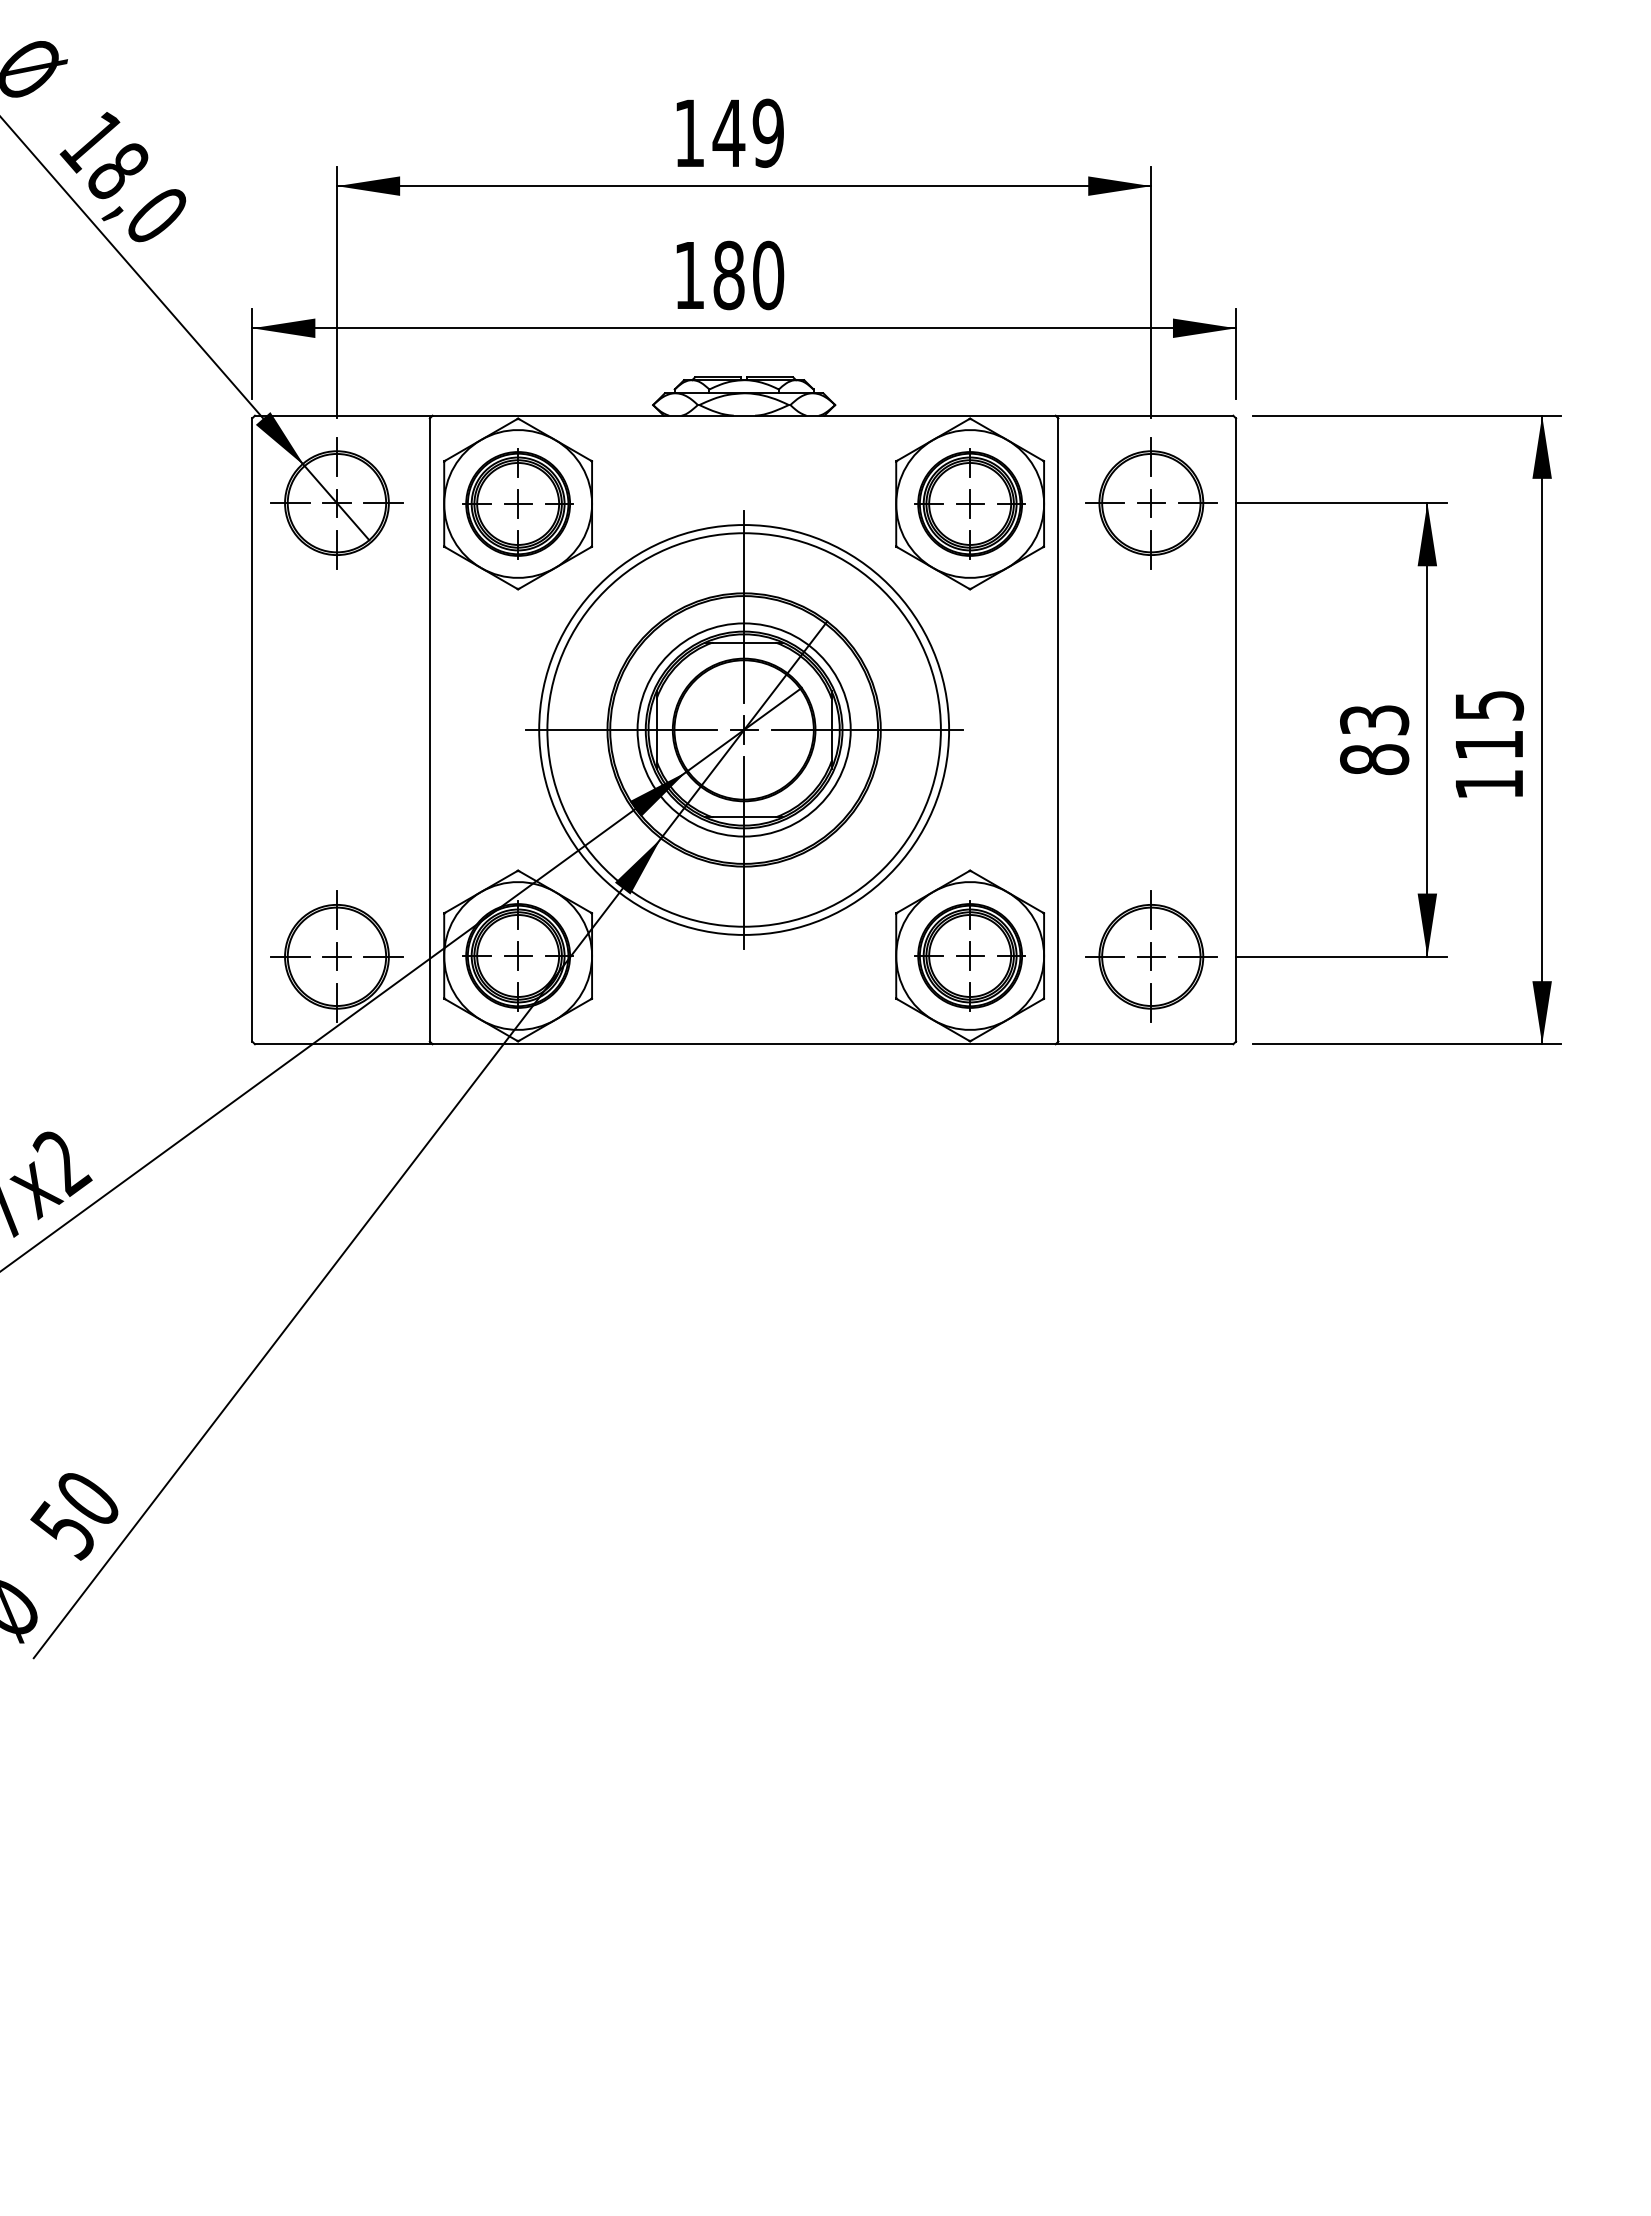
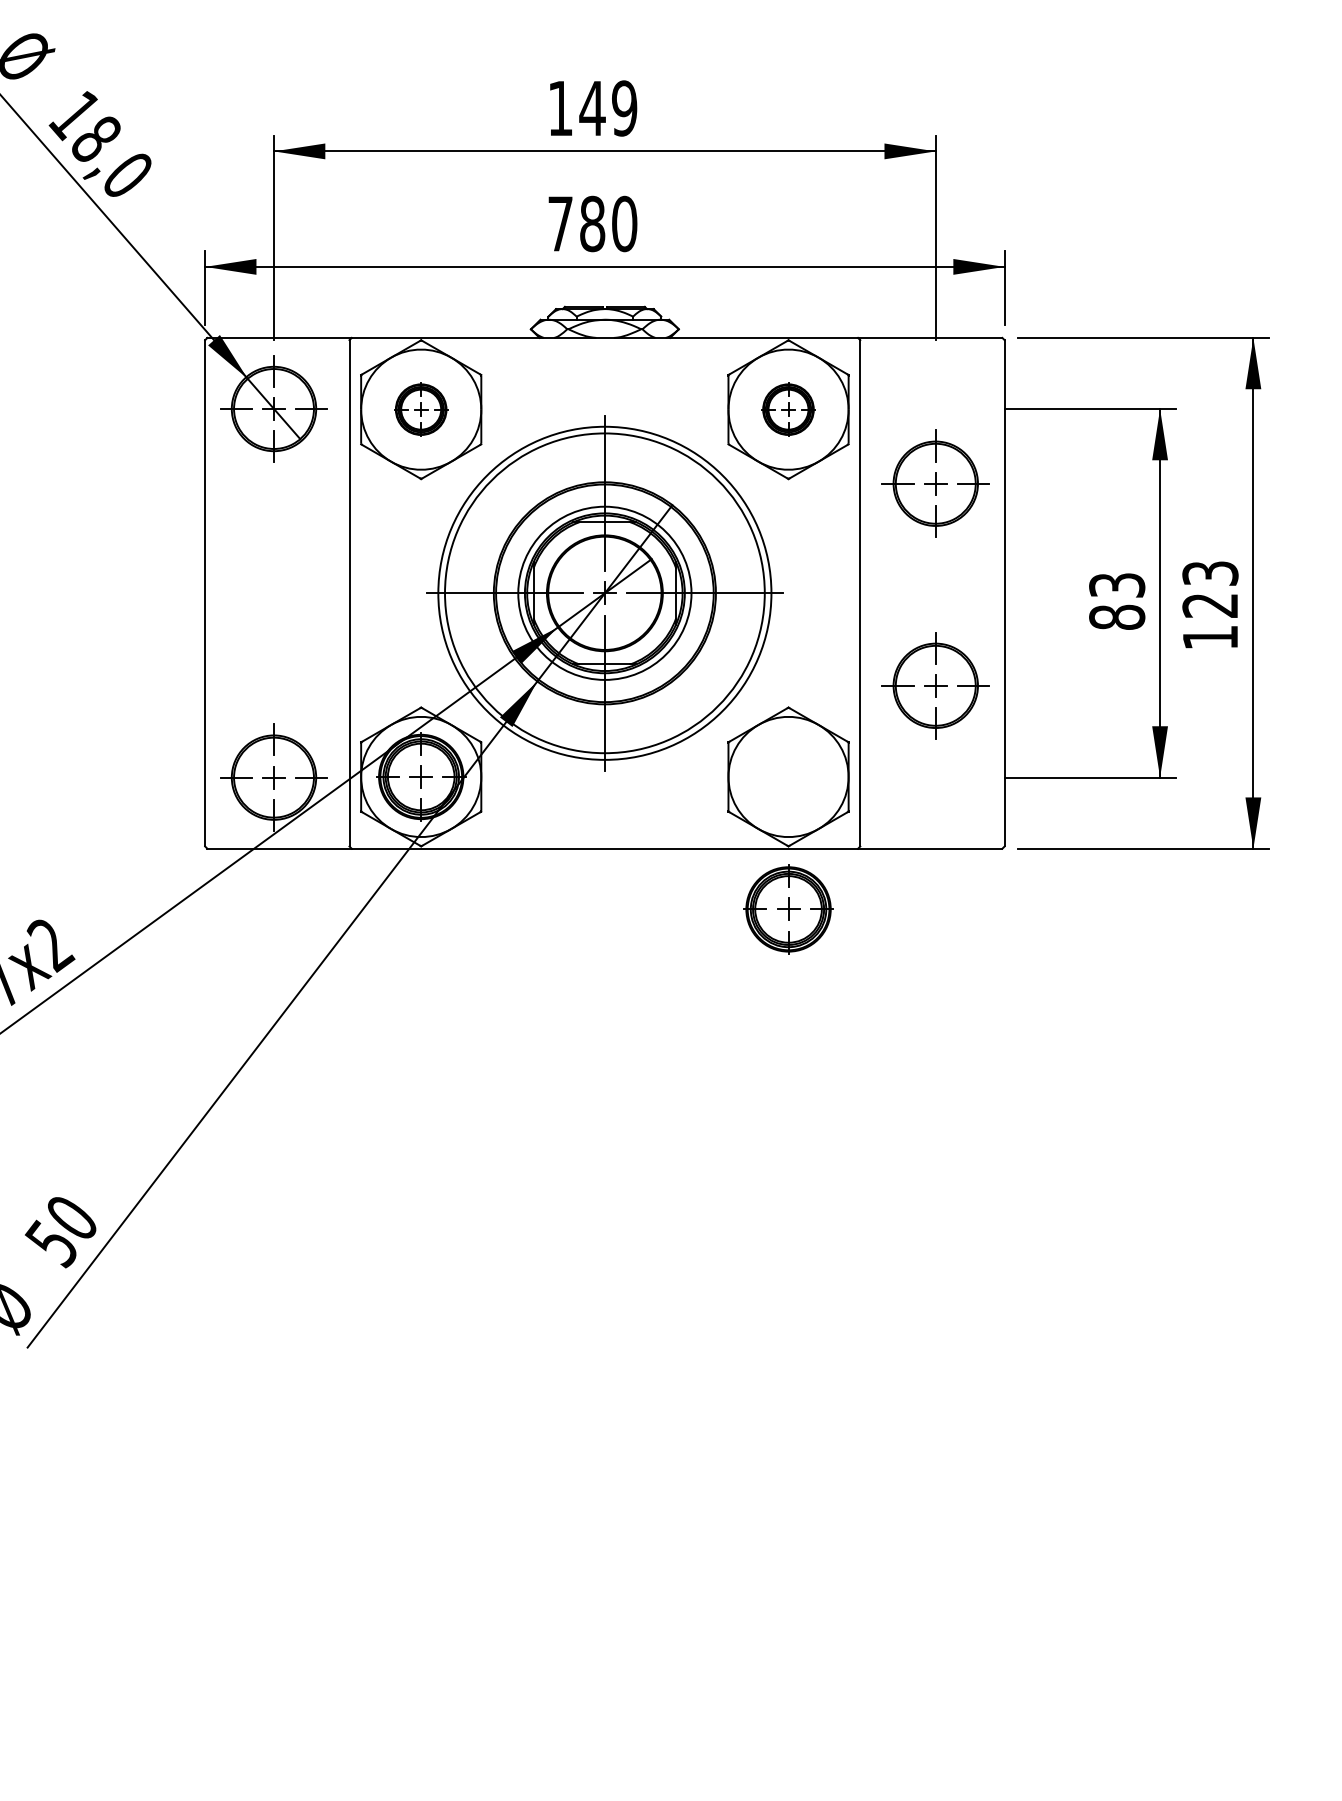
text: (689, 275) -> (560, 224), 180 -> 780
part: (517, 503) -> (420, 409), size x0.6
part: (969, 503) -> (788, 409), size x0.6
part: (1151, 503) -> (935, 484), moved
text: (1488, 725) -> (1209, 589), 115 -> 123
part: (969, 955) -> (788, 909), moved
part: (1151, 956) -> (935, 685), moved

